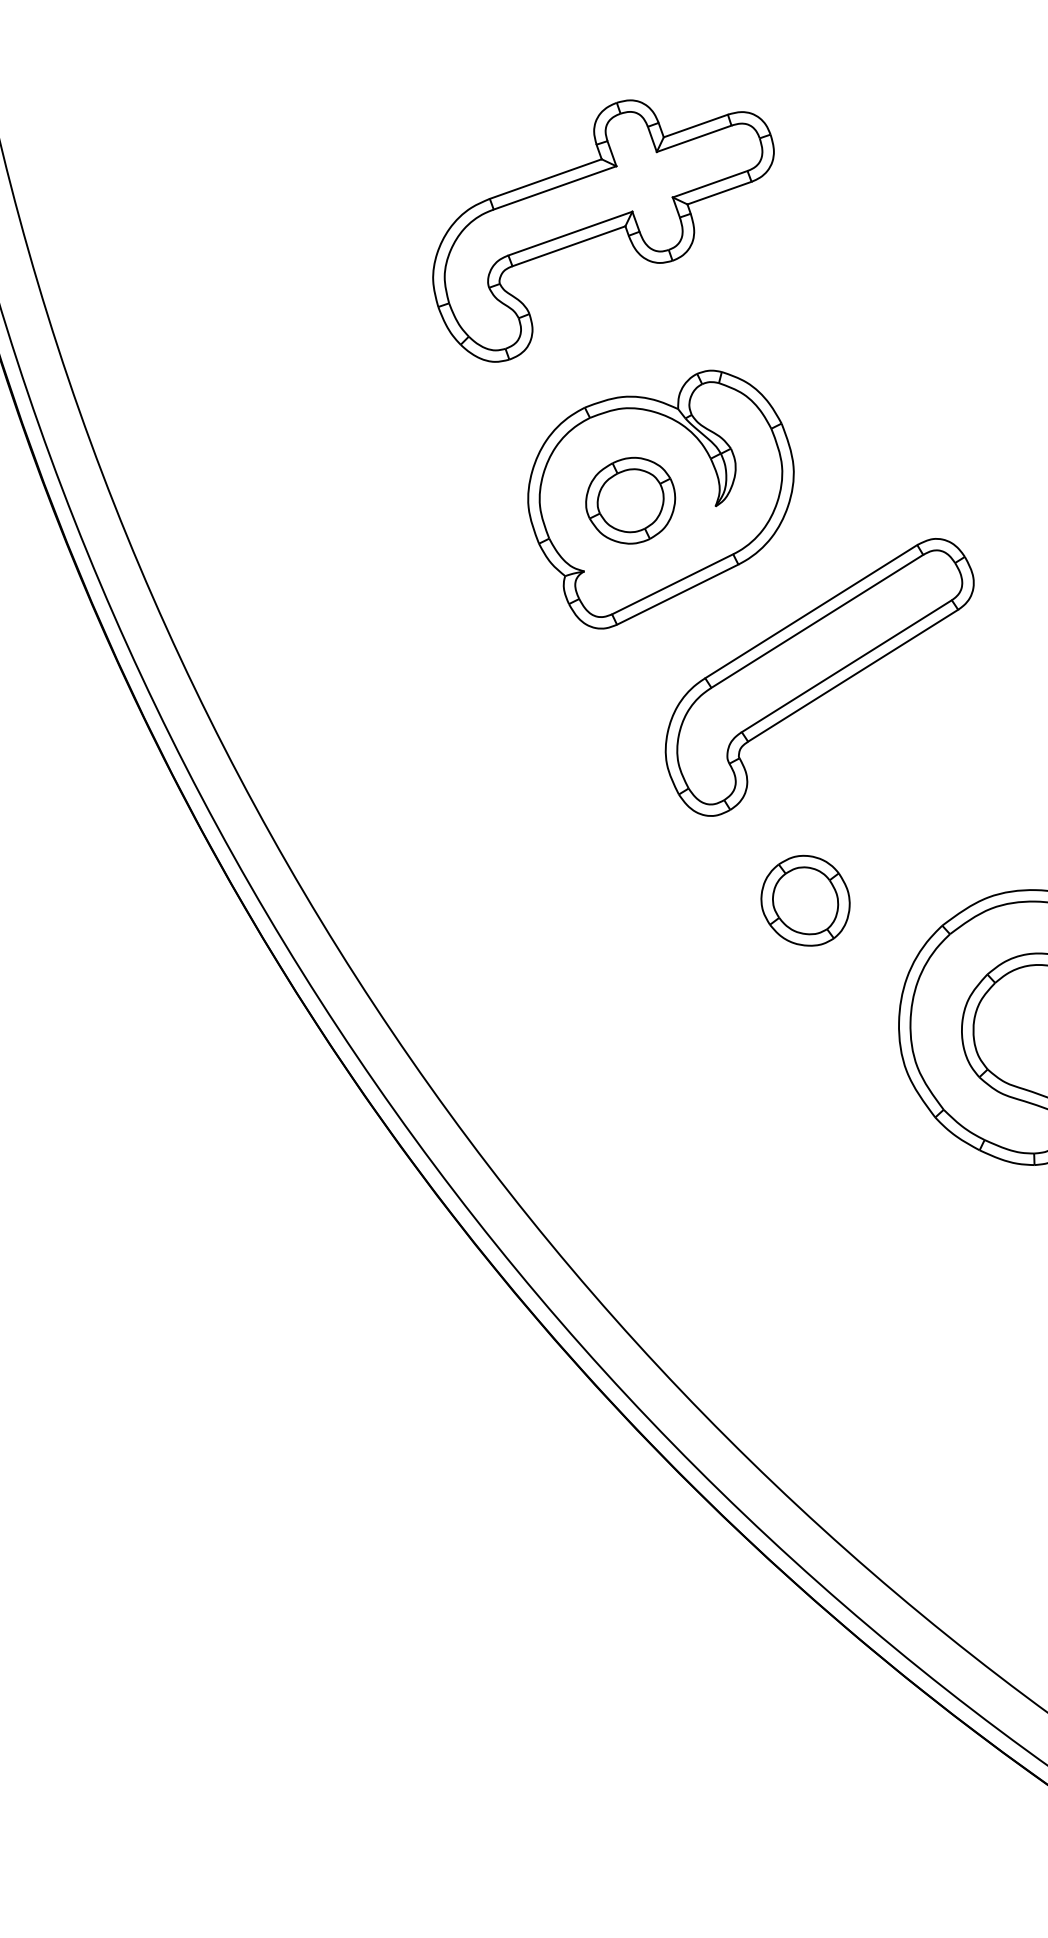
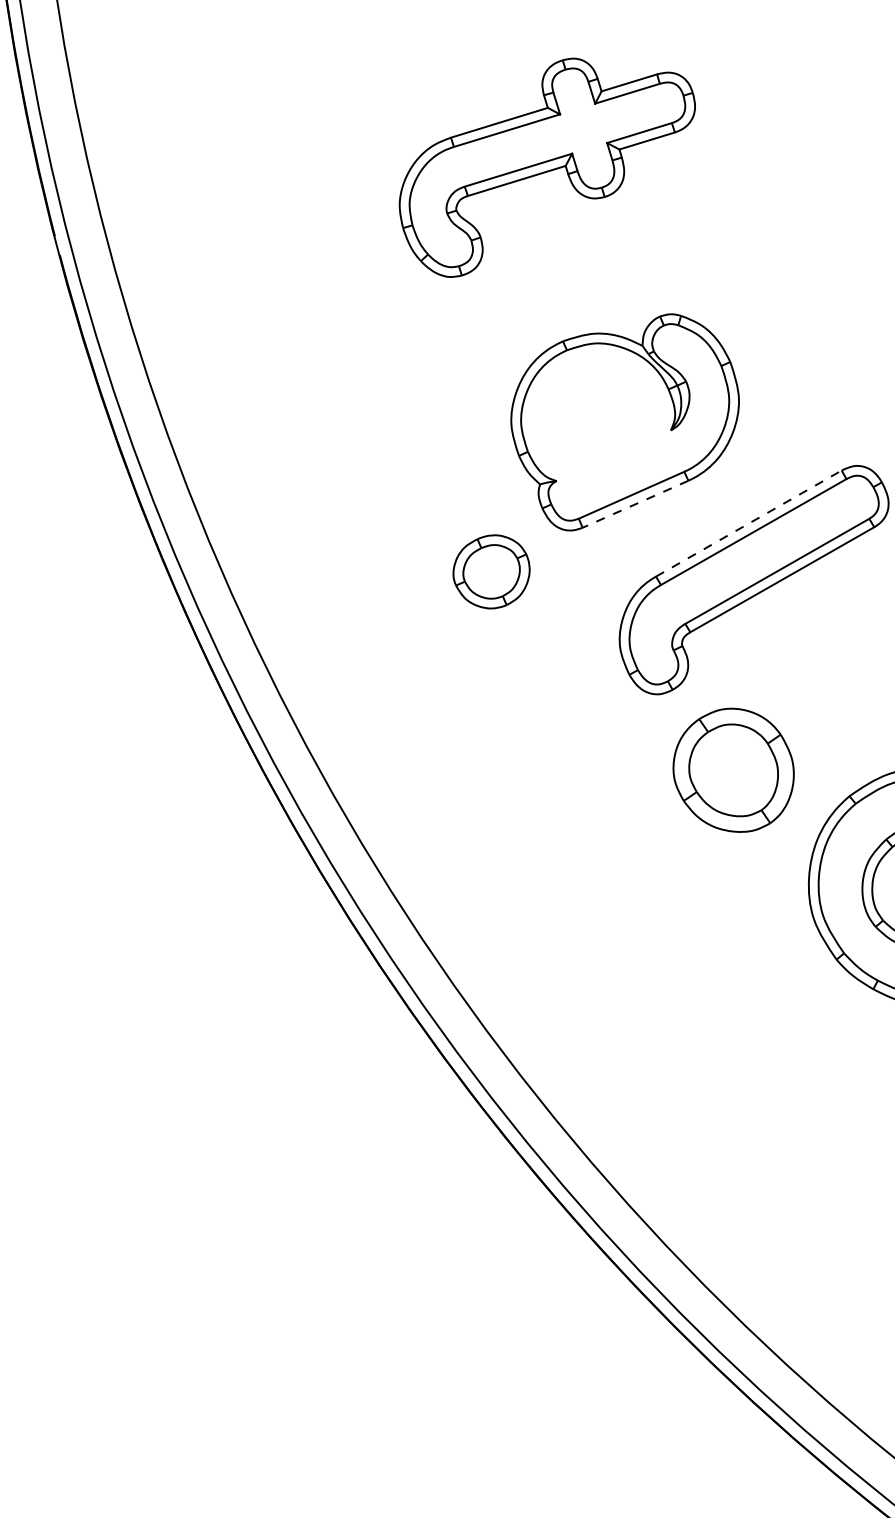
part: (603, 230) -> (546, 168), moved
part: (630, 500) -> (491, 571), moved
line: (677, 594) -> (635, 504), solid -> dashed
line: (811, 611) -> (749, 523), solid -> dashed
part: (805, 900) -> (733, 769), size x1.6

